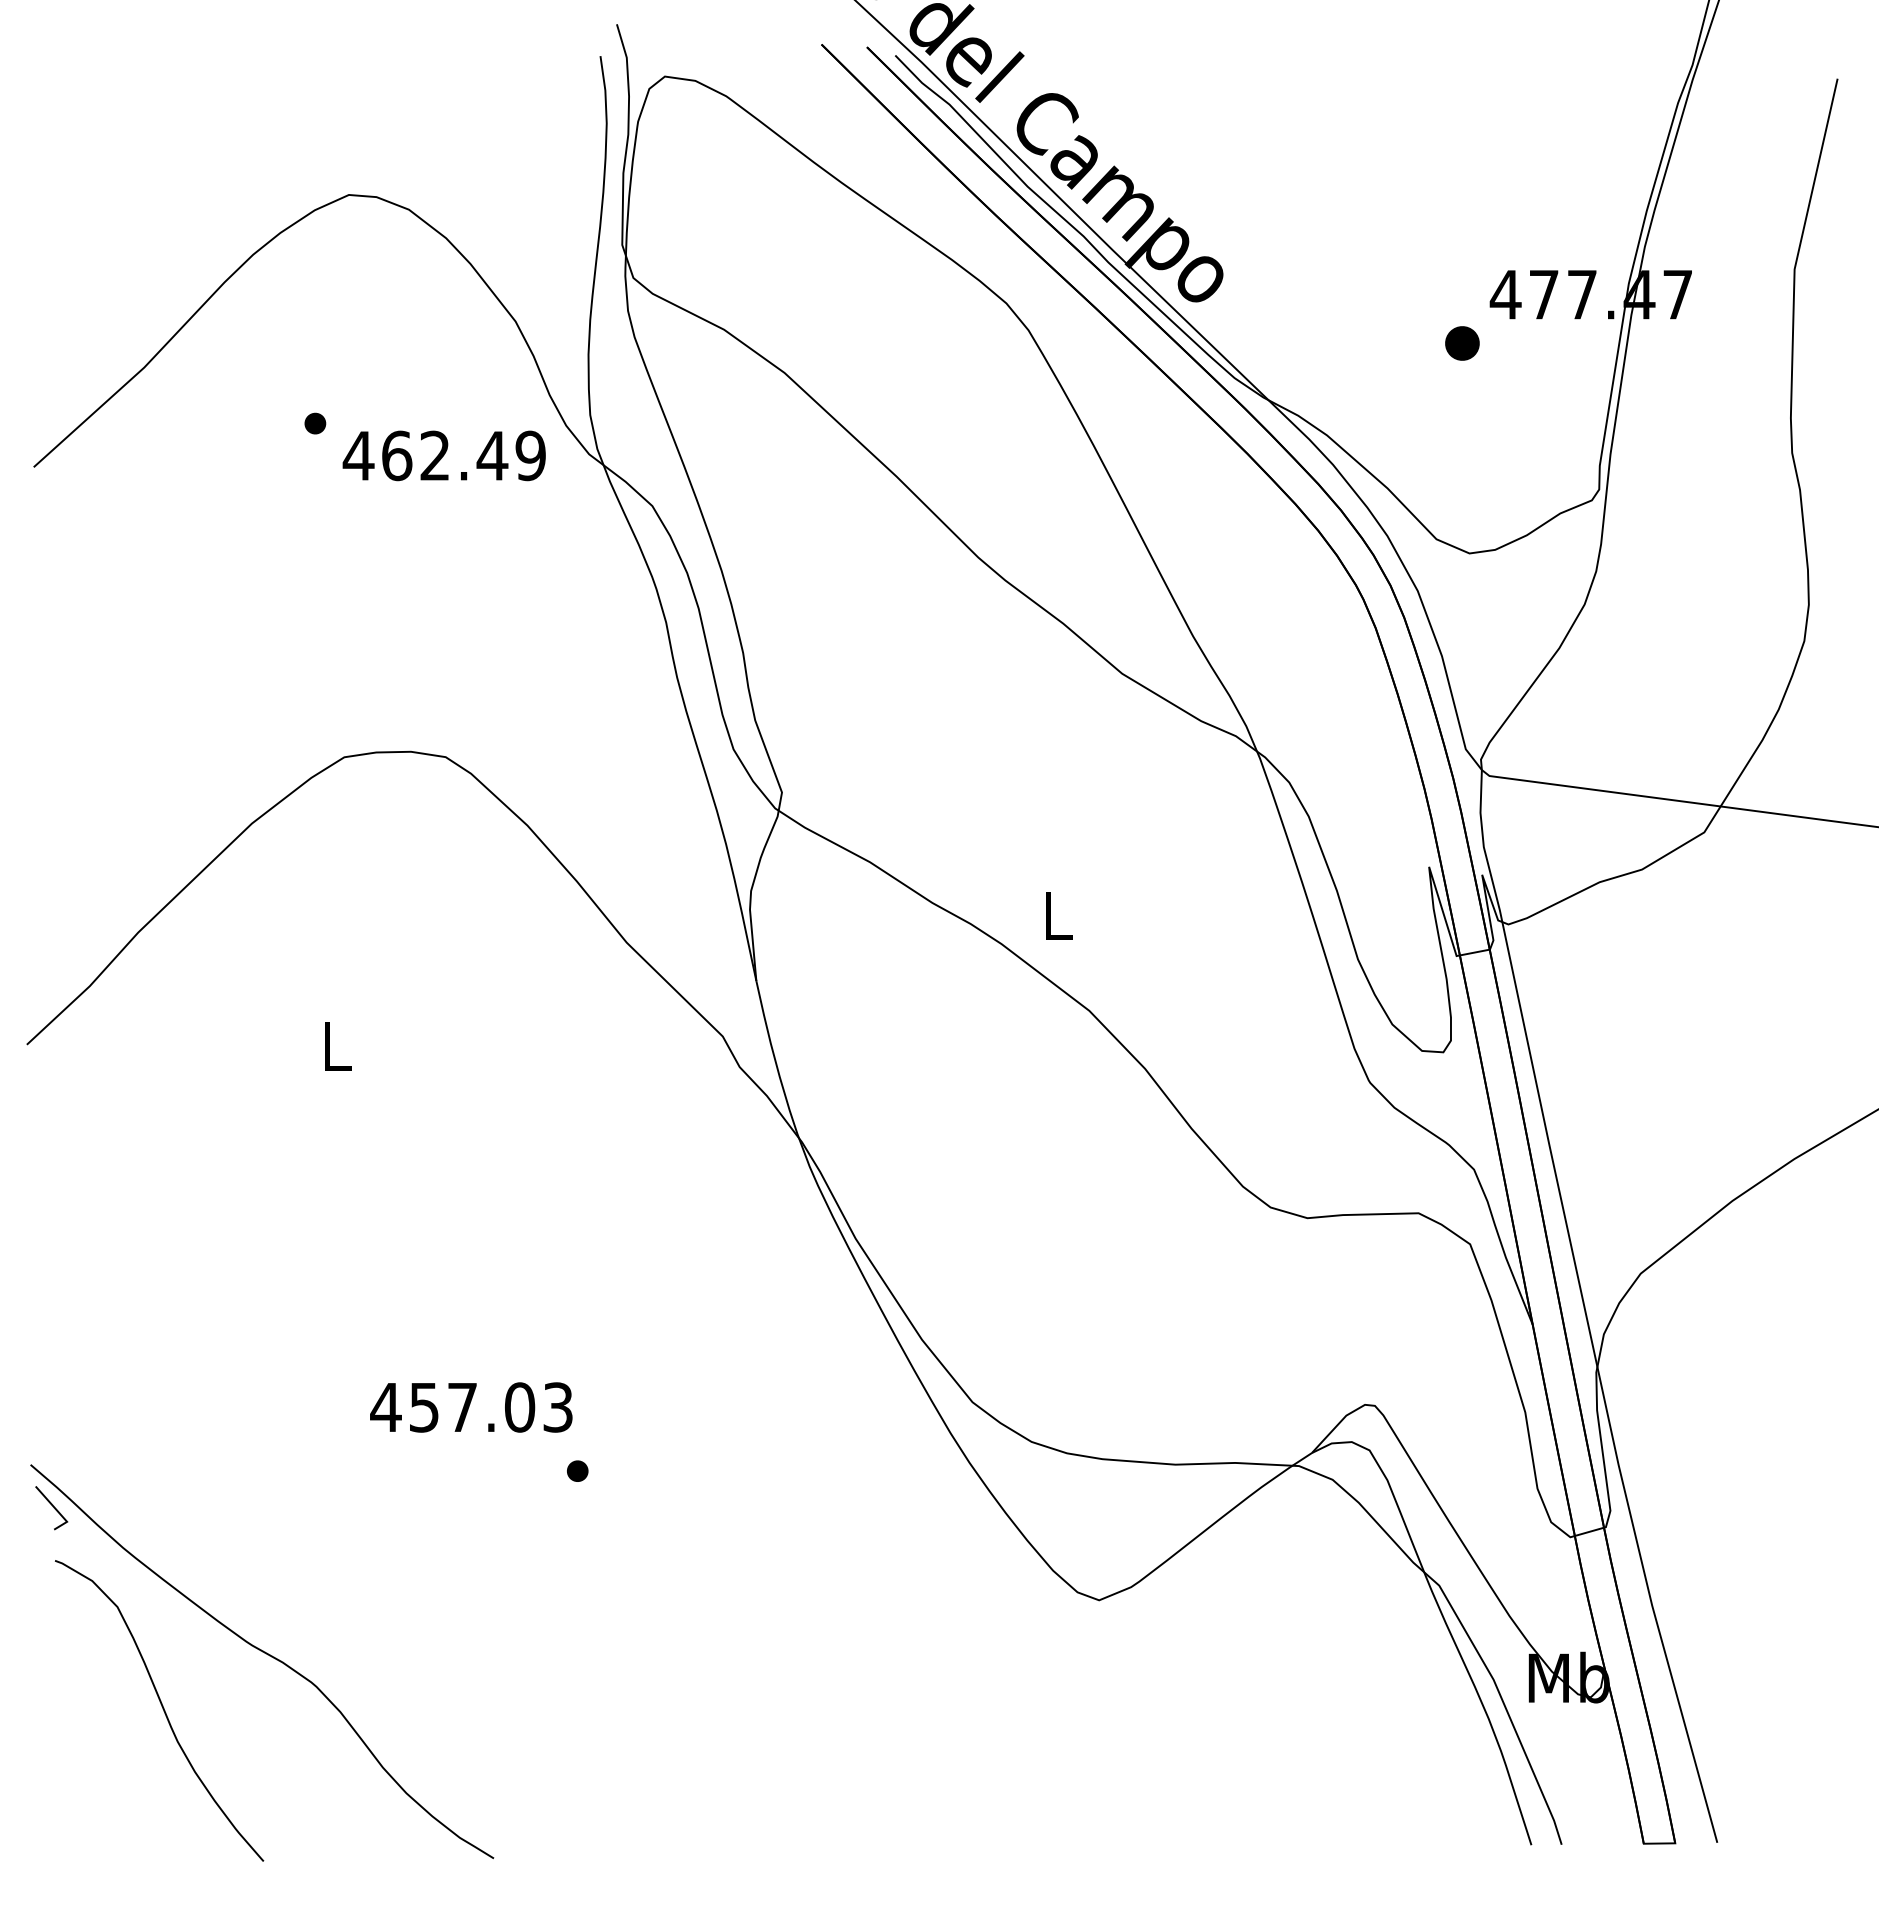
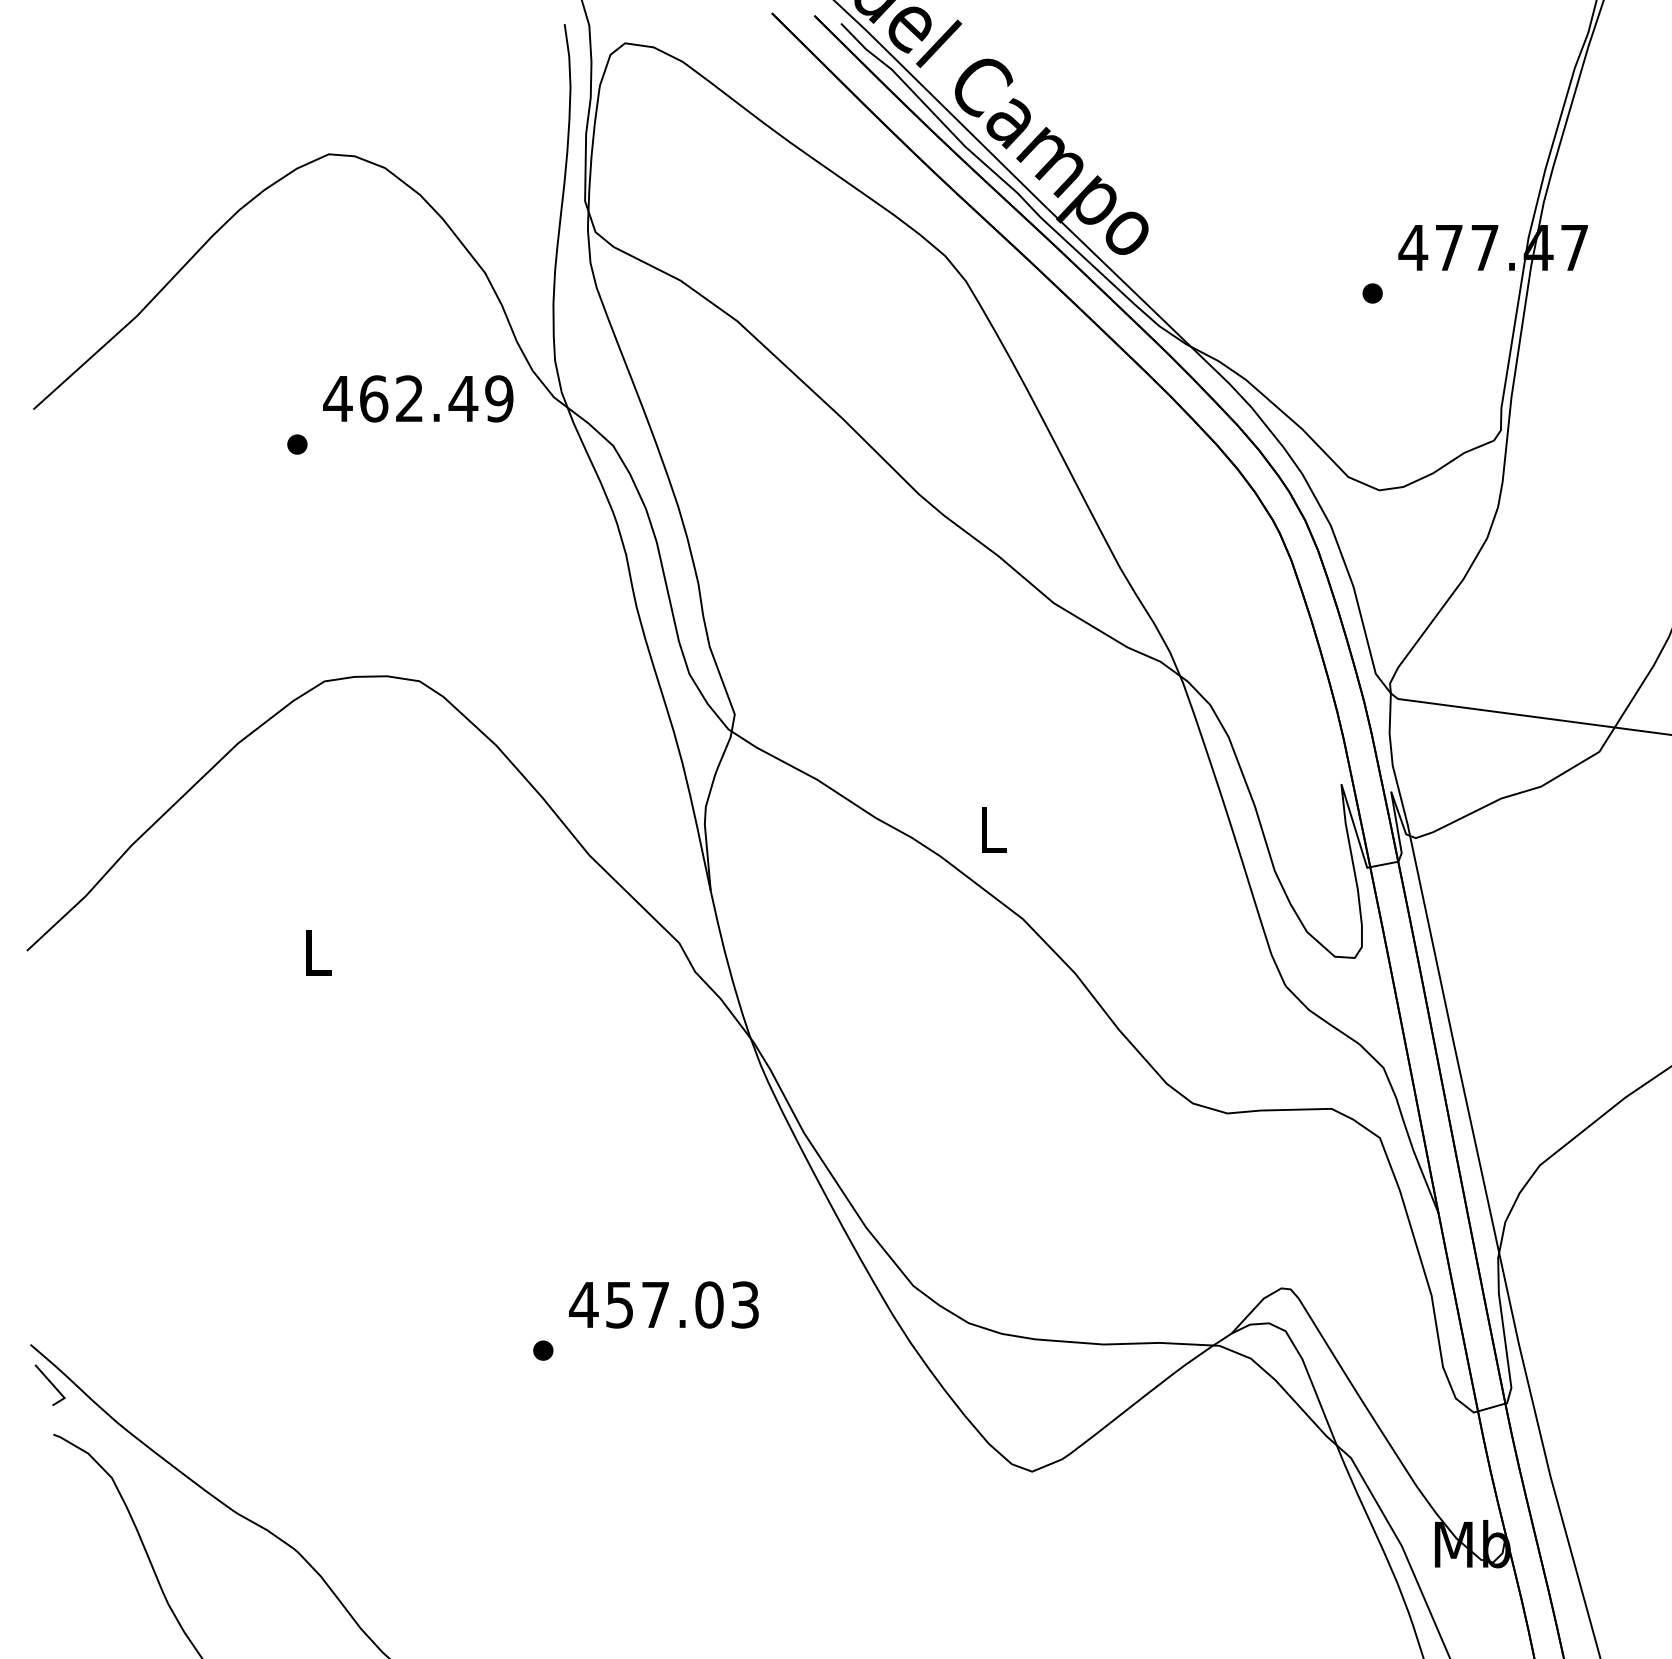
part: (1462, 343) -> (1372, 293), size x0.62
part: (315, 423) -> (297, 444), moved
text: (471, 1407) -> (664, 1304), moved

